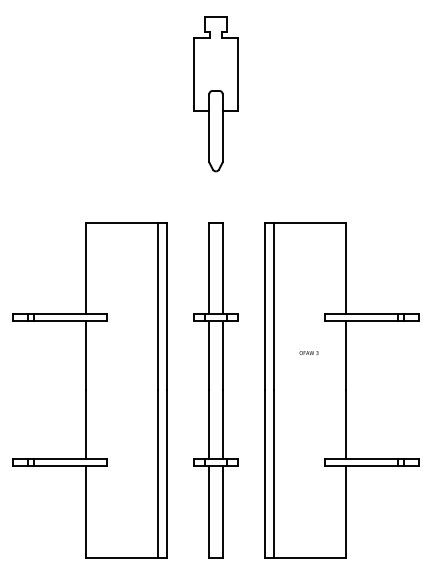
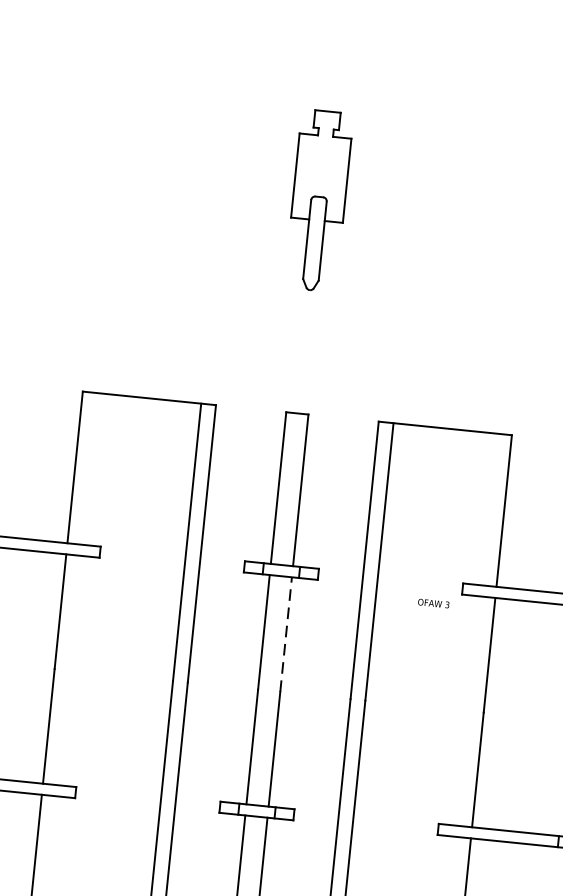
part: (215, 94) -> (318, 200), size x0.7
text: (308, 352) -> (432, 602), moved
line: (222, 355) -> (285, 634), solid -> dashed

